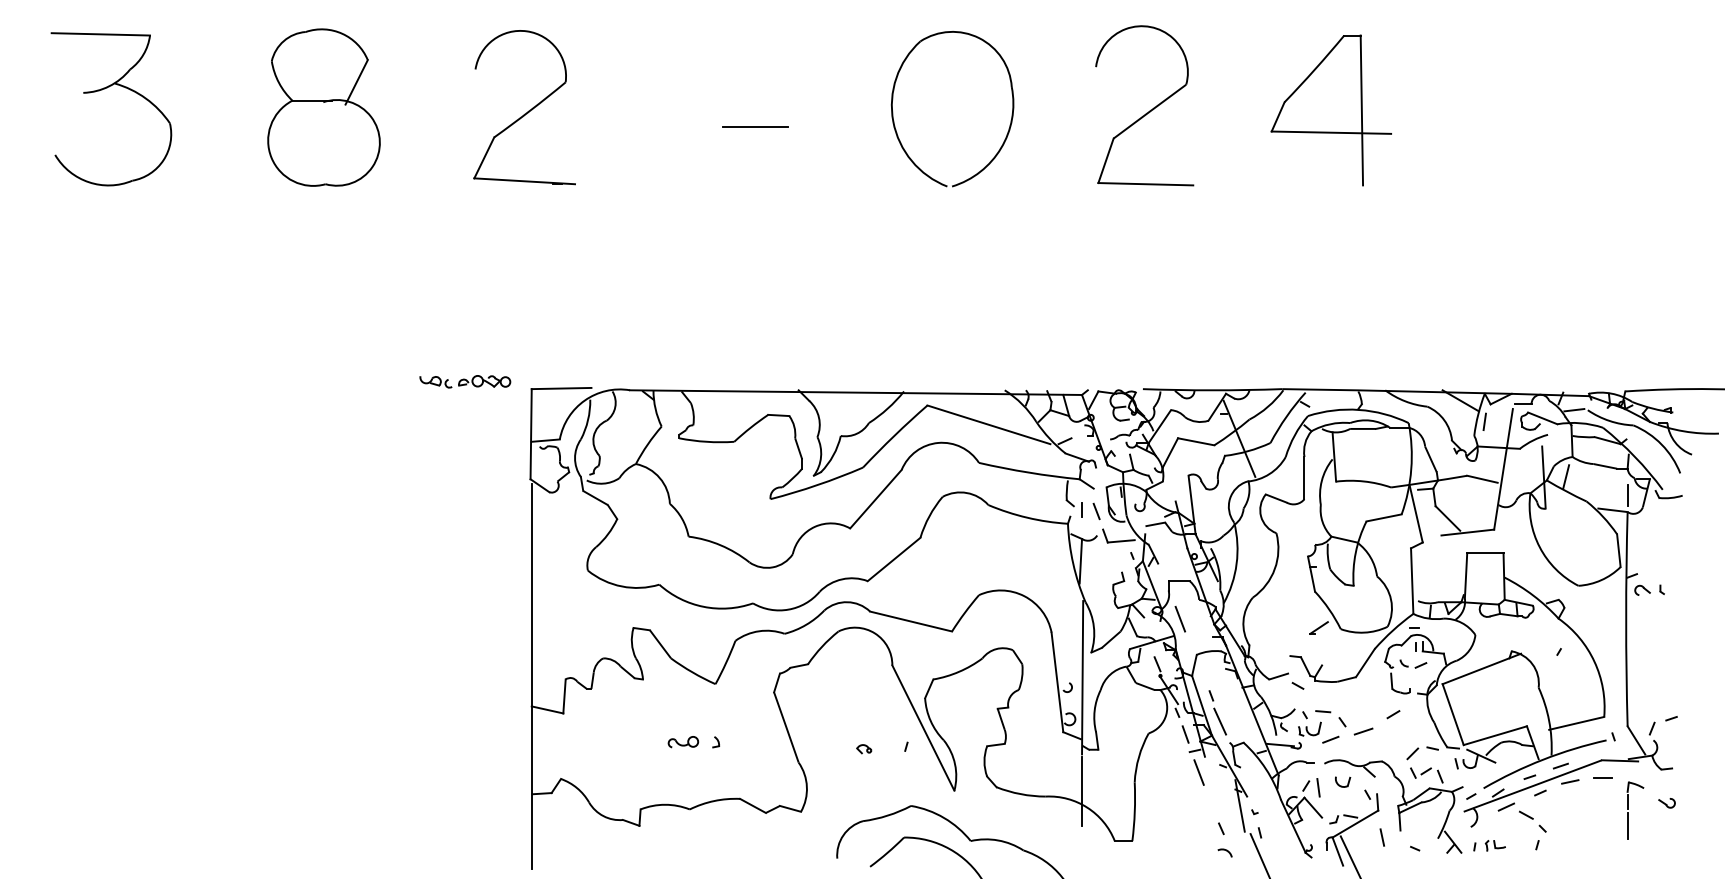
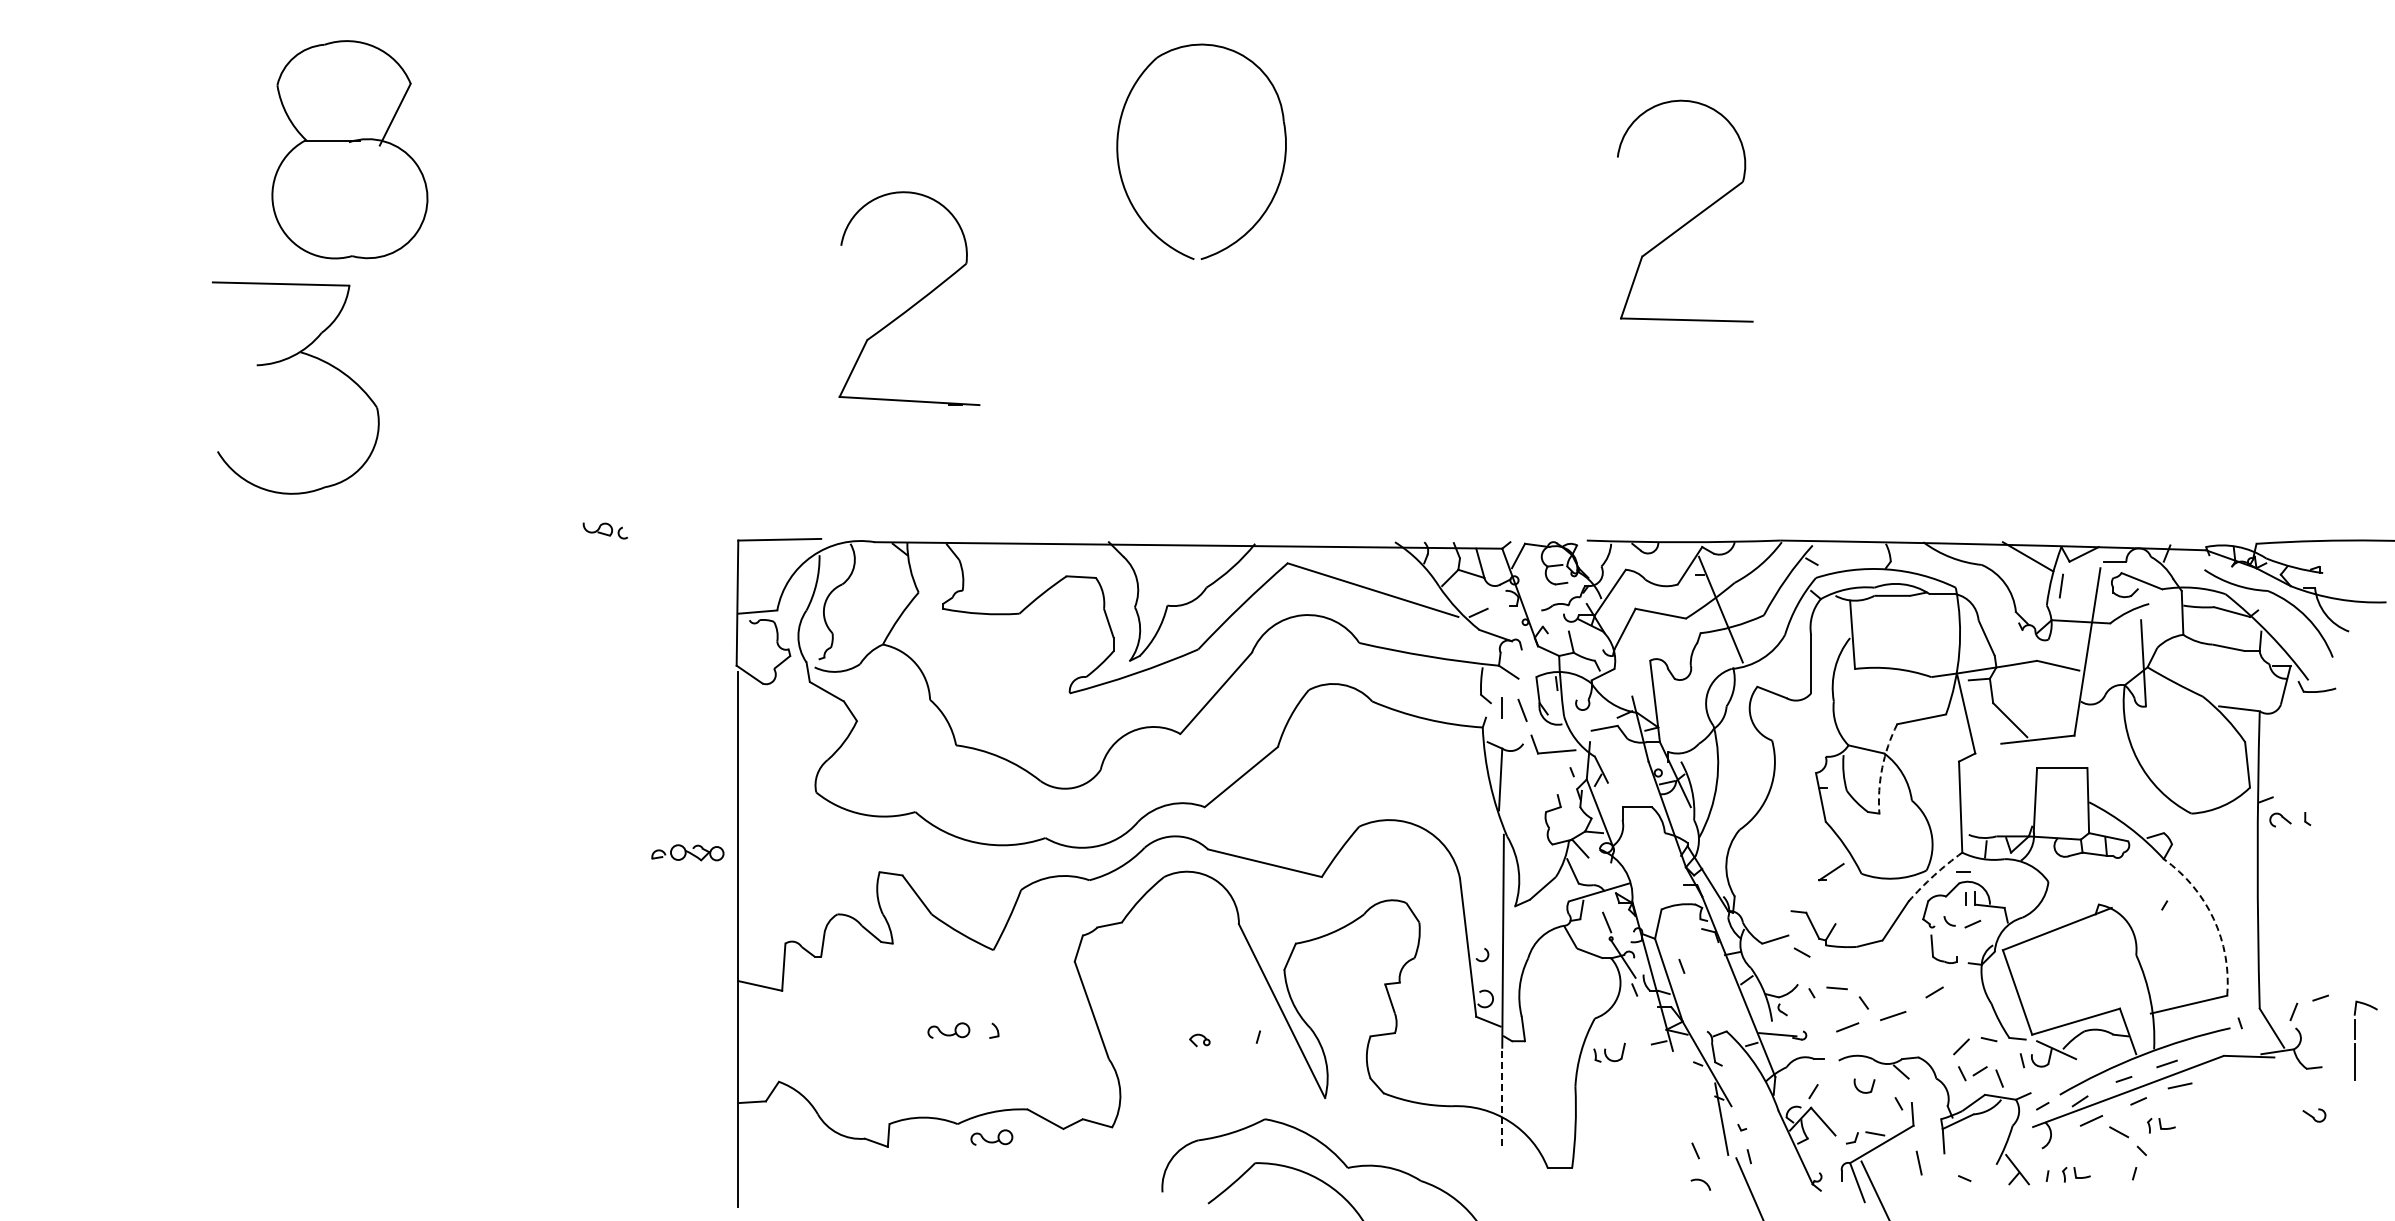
part: (104, 89) -> (285, 360), moved
part: (323, 107) -> (349, 149), moved
part: (1331, 110) -> (1848, 153), removed
part: (528, 111) -> (914, 303), moved
part: (1149, 111) -> (1691, 218), moved
part: (1010, 120) -> (1282, 167), moved
line: (755, 126) -> (1048, 176), removed
part: (484, 381) -> (687, 852), moved
line: (1574, 409) -> (2185, 569), removed
line: (1566, 476) -> (2174, 662), removed
line: (1627, 495) -> (2259, 688), removed
arc: (1355, 552) -> (1882, 767), solid -> dashed
line: (1180, 618) -> (1638, 859), removed
arc: (1393, 630) -> (1934, 875), solid -> dashed
arc: (1594, 661) -> (2213, 918), solid -> dashed
line: (1219, 721) -> (1693, 1002), removed
part: (1309, 729) -> (1609, 1052), moved
line: (1185, 734) -> (1646, 1019), removed
line: (1198, 772) -> (1664, 1072), removed
line: (1602, 778) -> (2225, 1080), removed
line: (1318, 787) -> (1830, 1093), removed
line: (1082, 791) -> (1502, 1098), solid -> dashed
part: (1628, 809) -> (2355, 1039), moved
part: (1556, 810) -> (2161, 1125), added
part: (714, 819) -> (991, 1137), added

